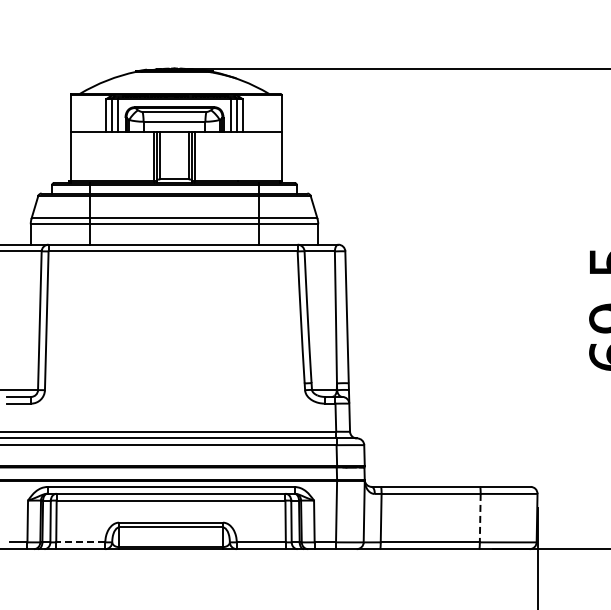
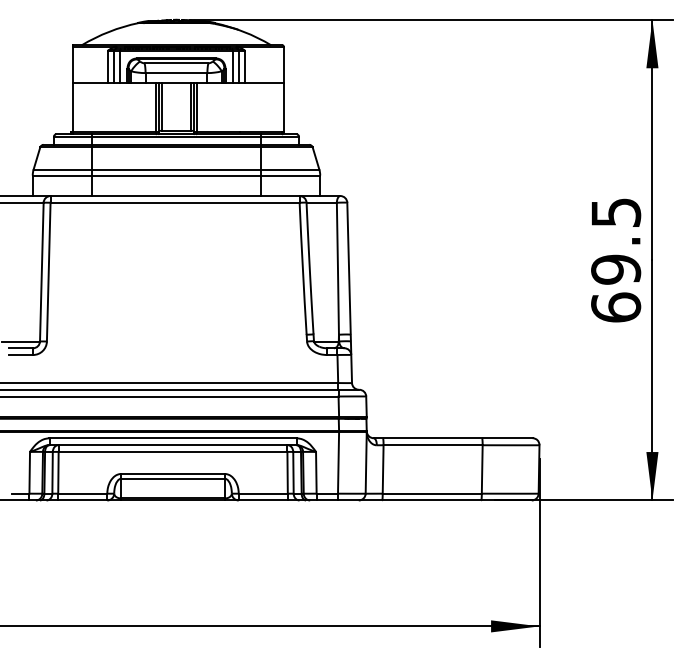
line: (480, 518) -> (482, 469), dashed -> solid
line: (80, 542) -> (82, 493), dashed -> solid

